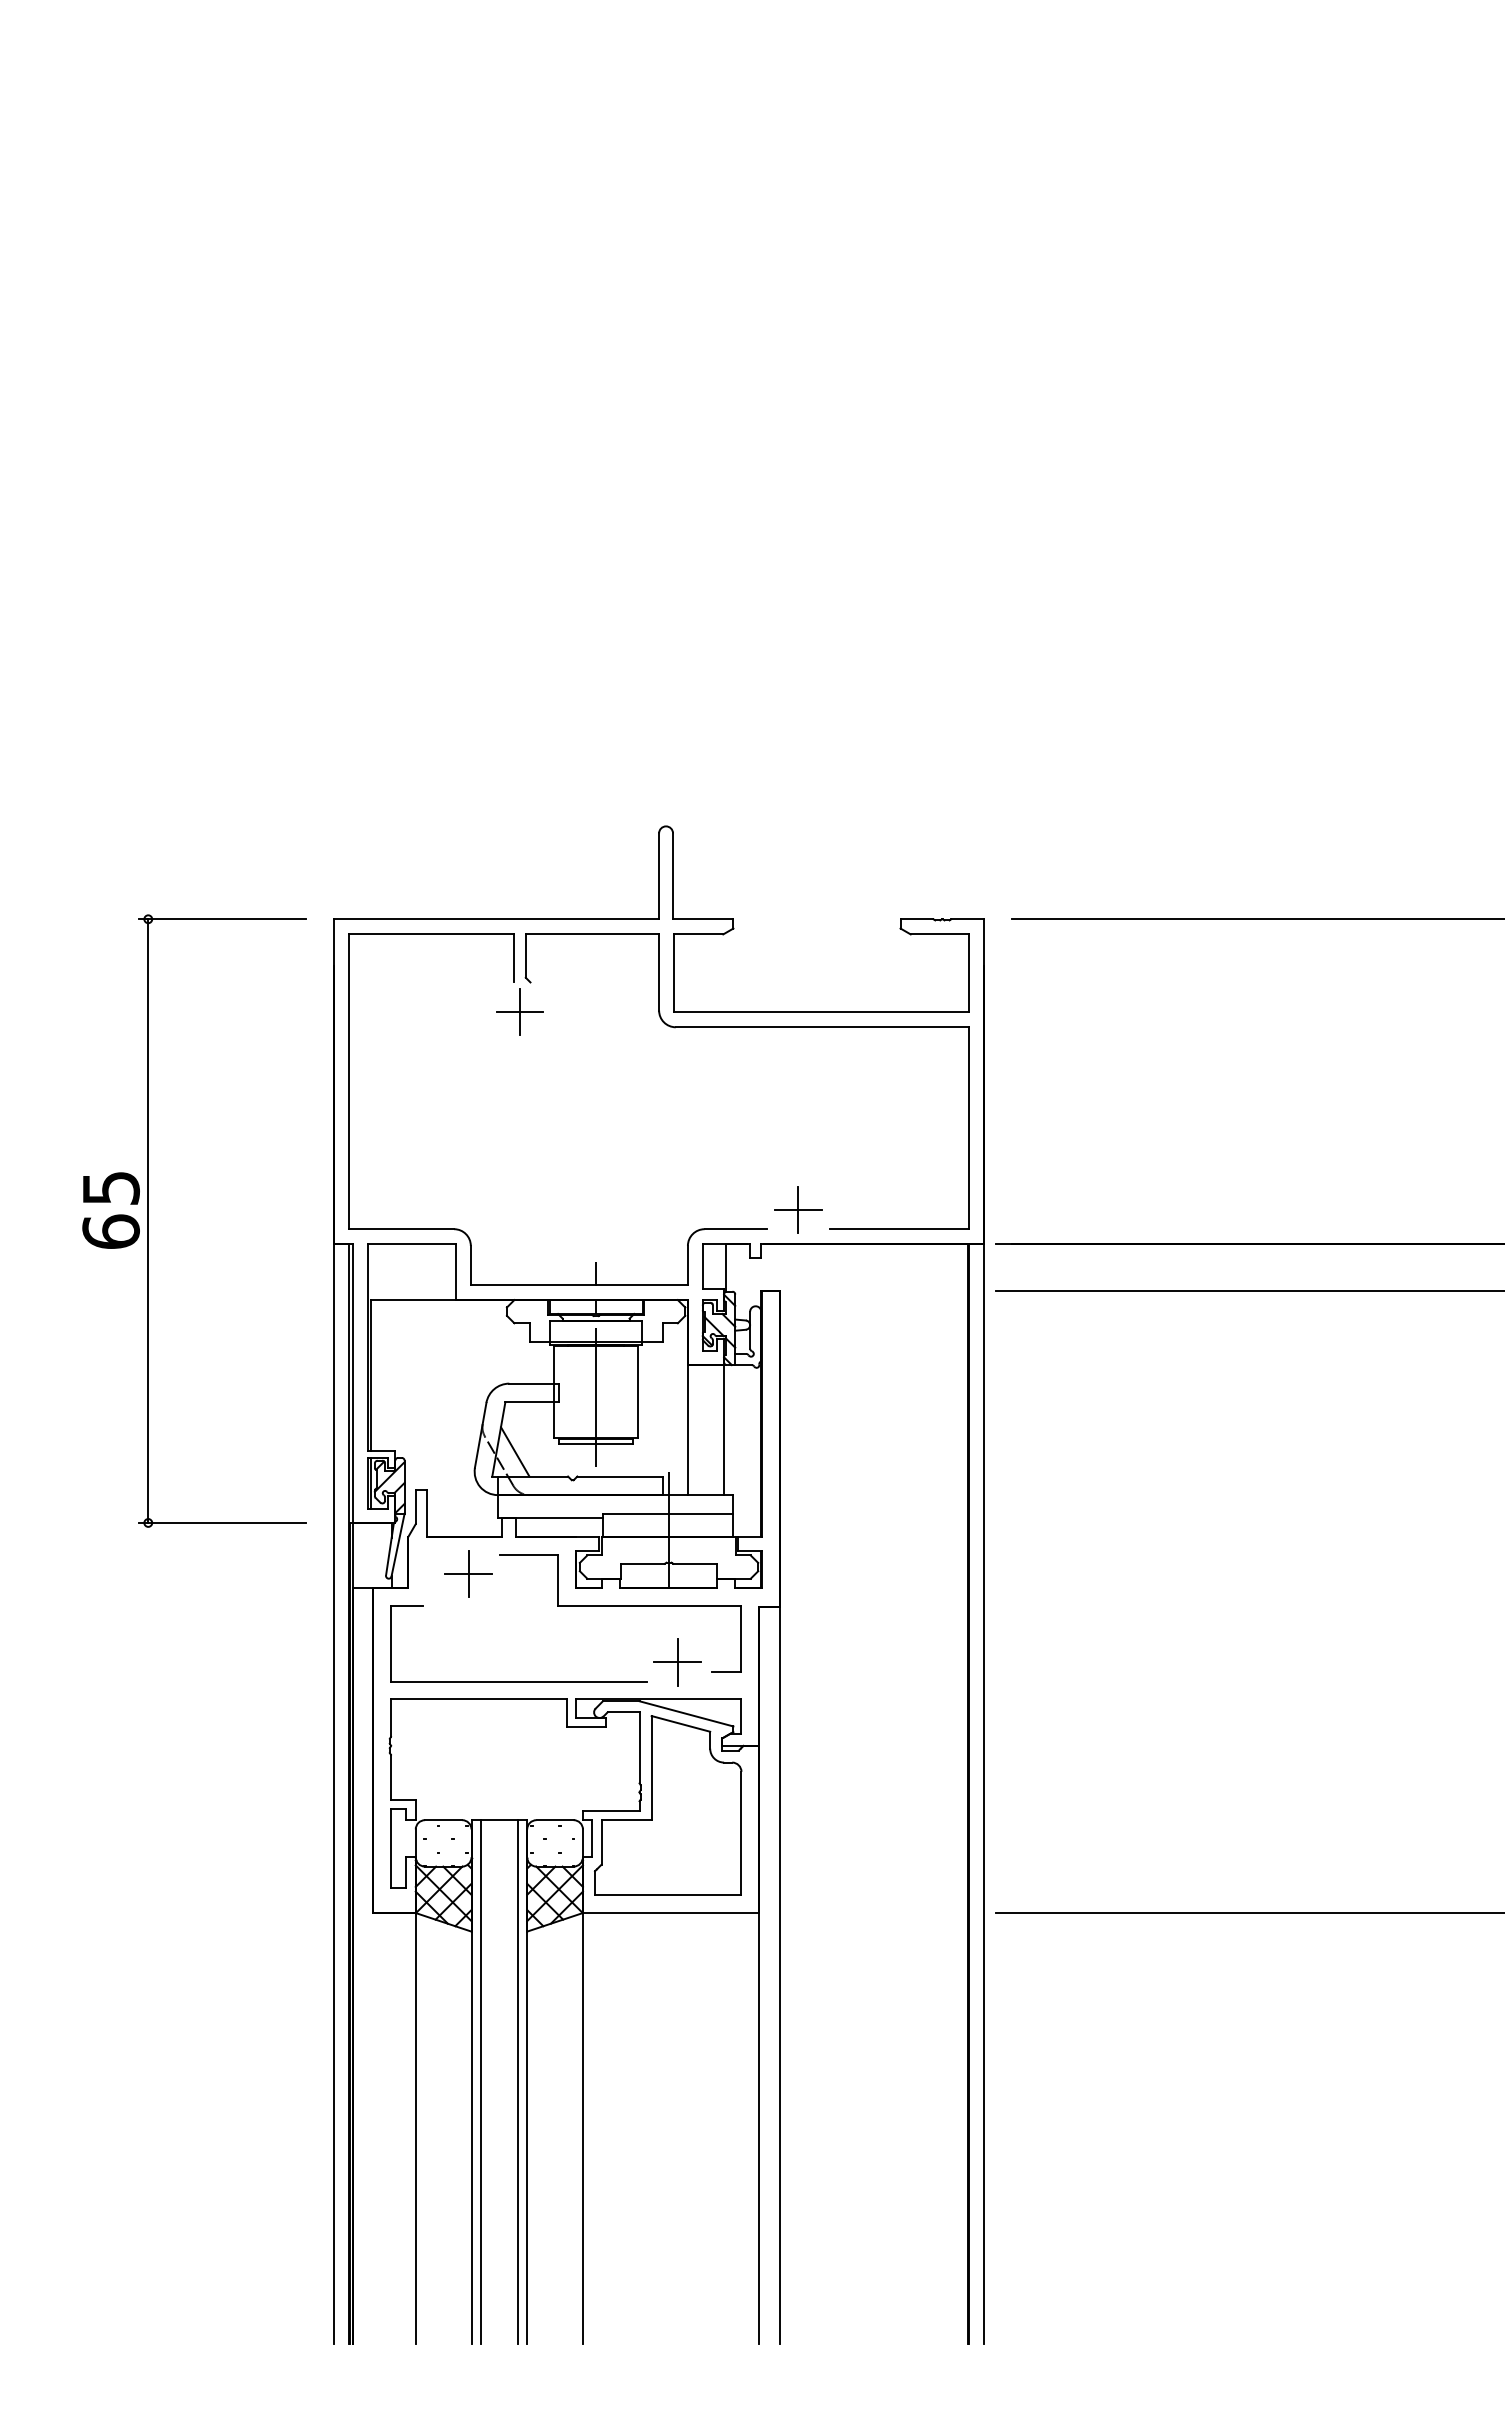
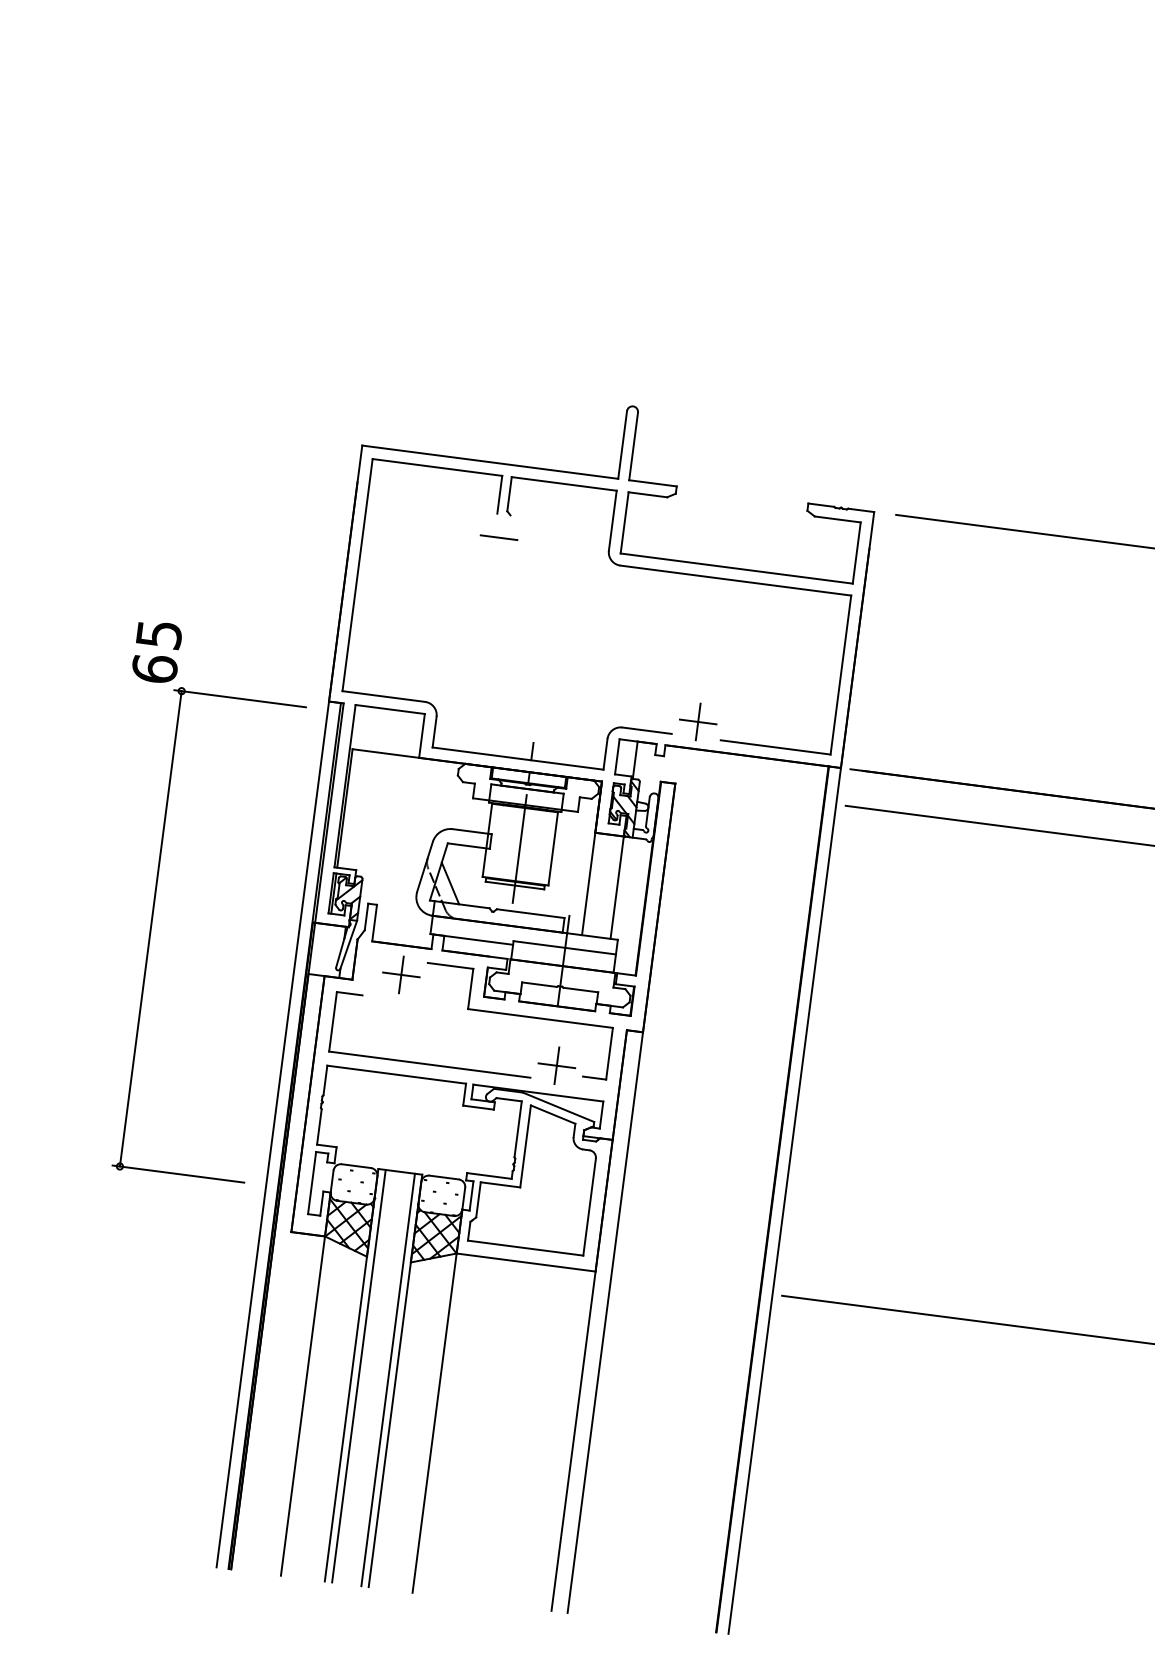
line: (519, 1011) -> (498, 537), removed
part: (148, 1220) -> (151, 928), moved

